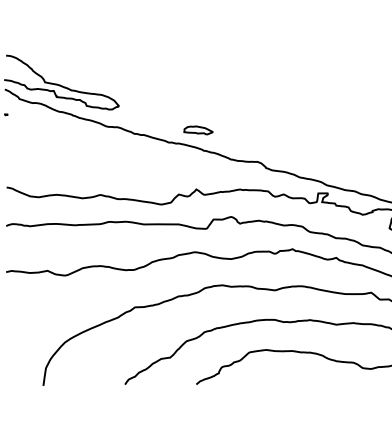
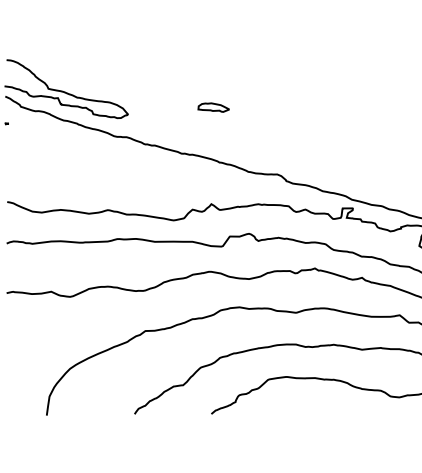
part: (198, 130) -> (213, 107), moved

